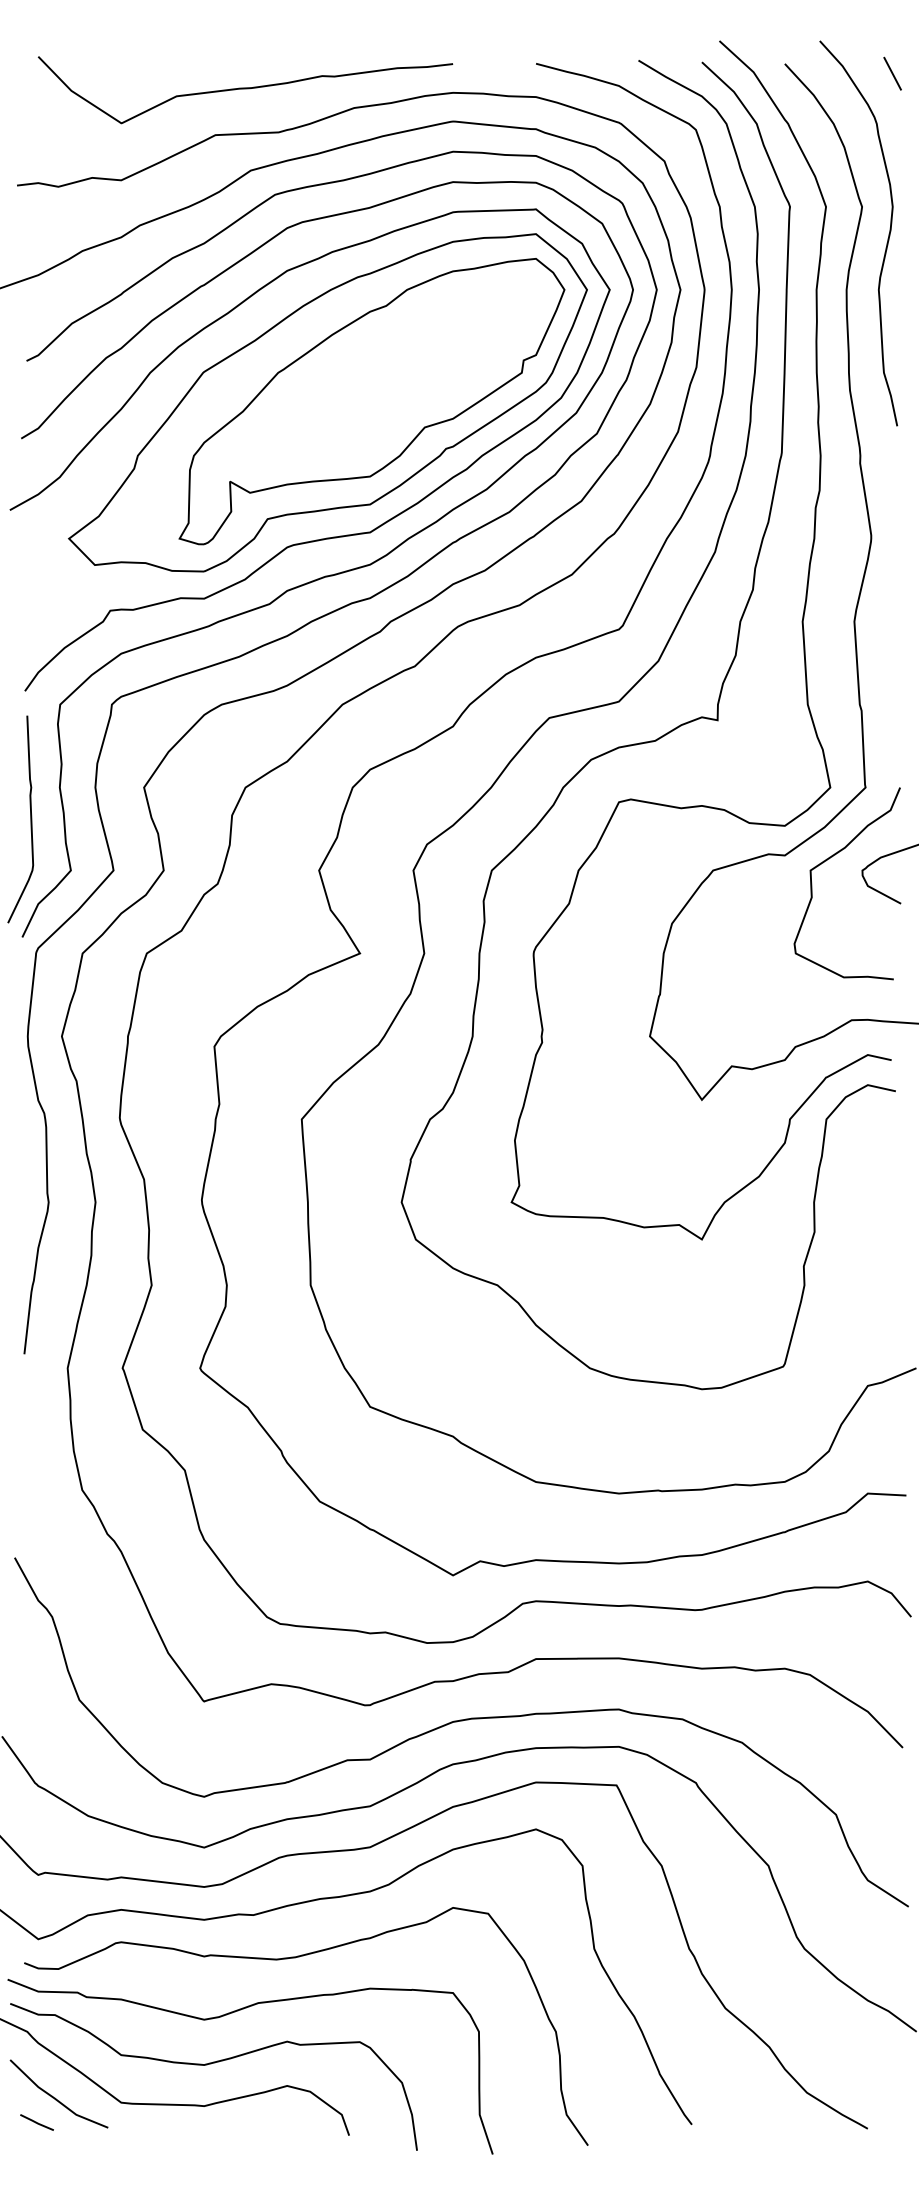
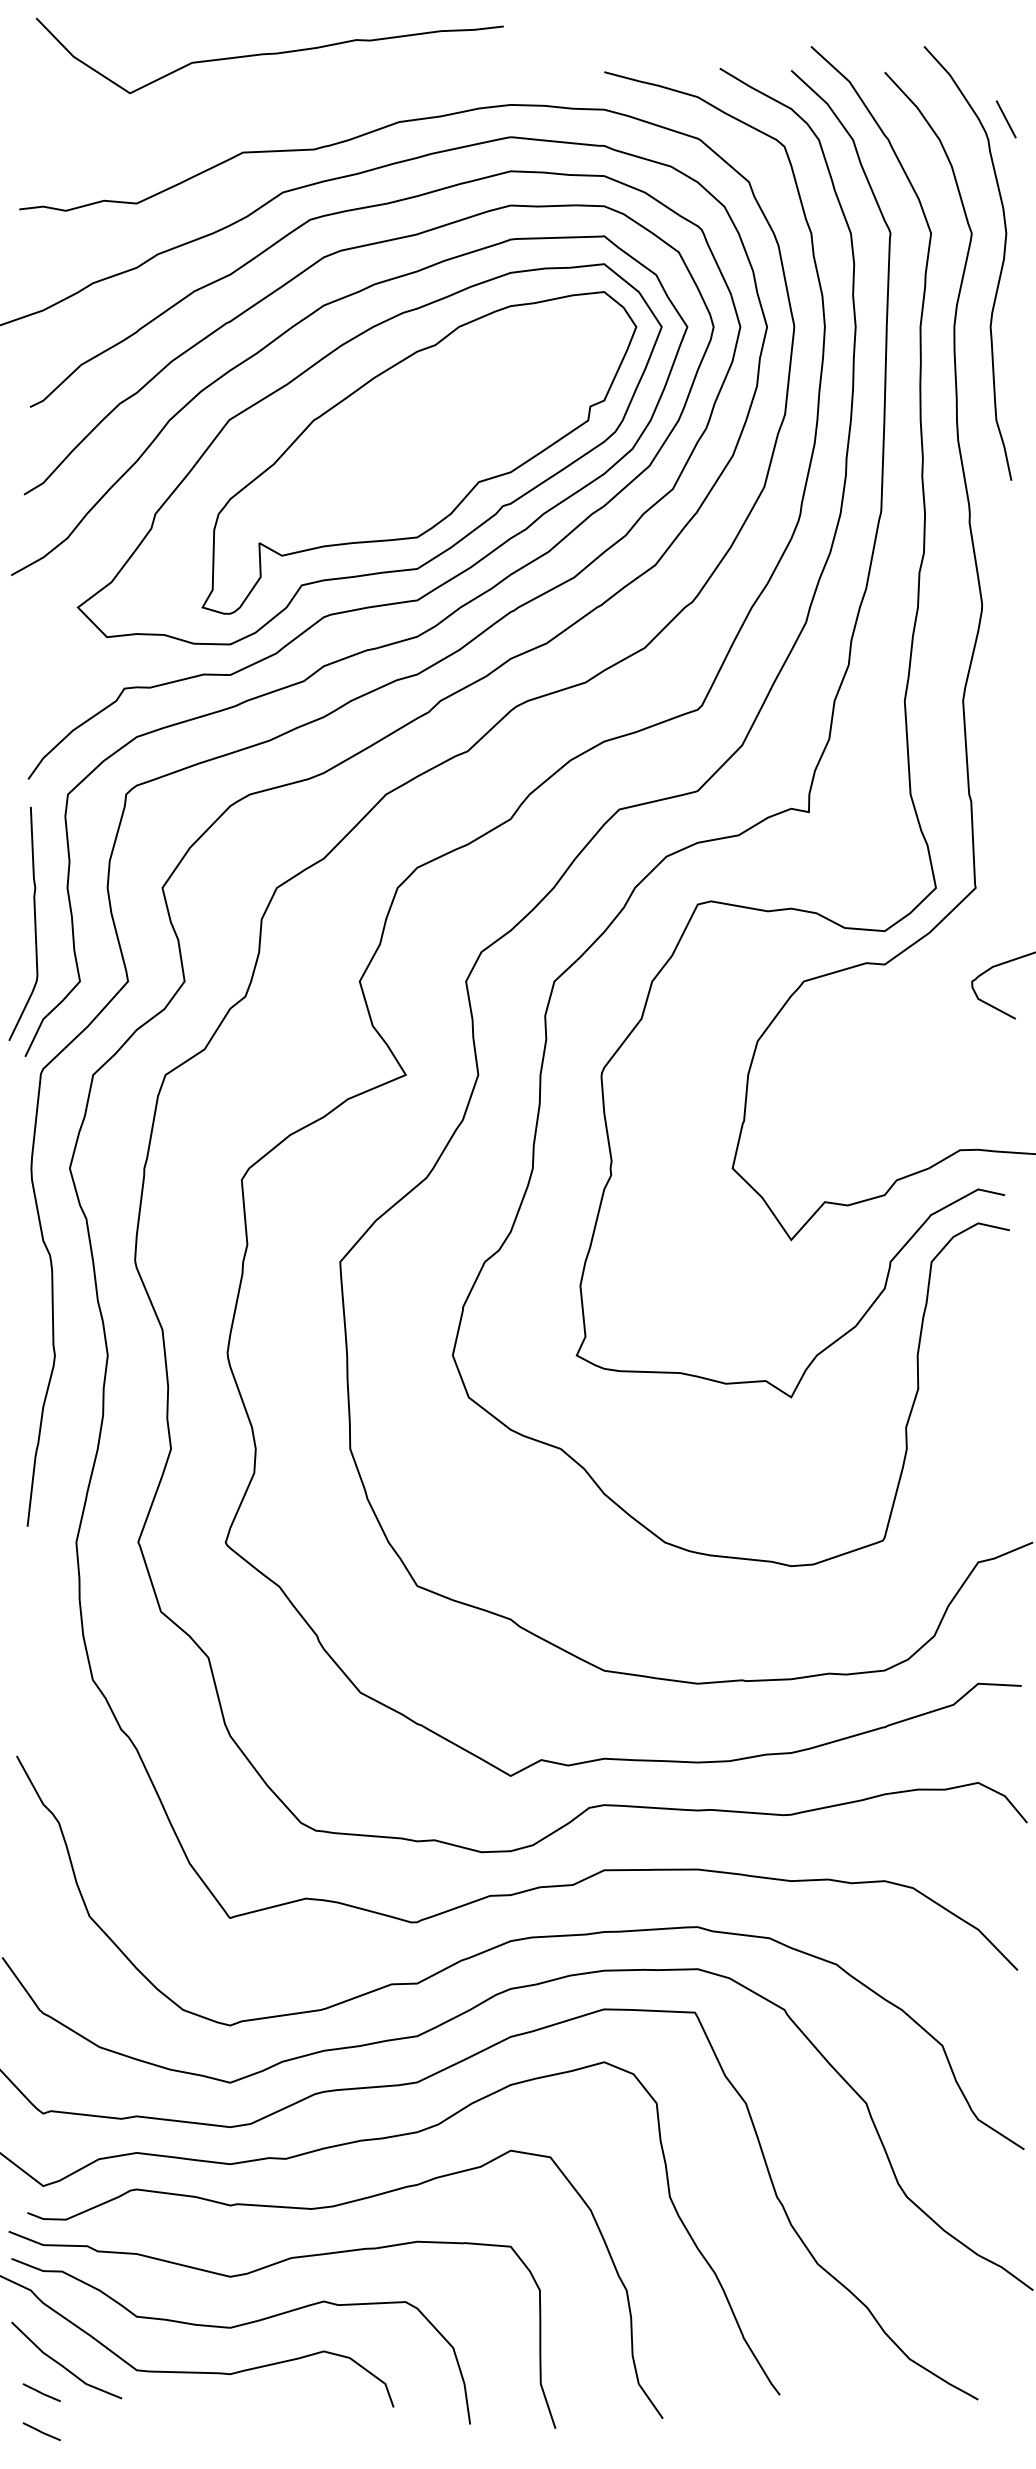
line: (892, 73) -> (1005, 119), moved
curve: (245, 88) -> (269, 54), moved
curve: (829, 859) -> (935, 968), removed
line: (36, 2156) -> (41, 2431), added

